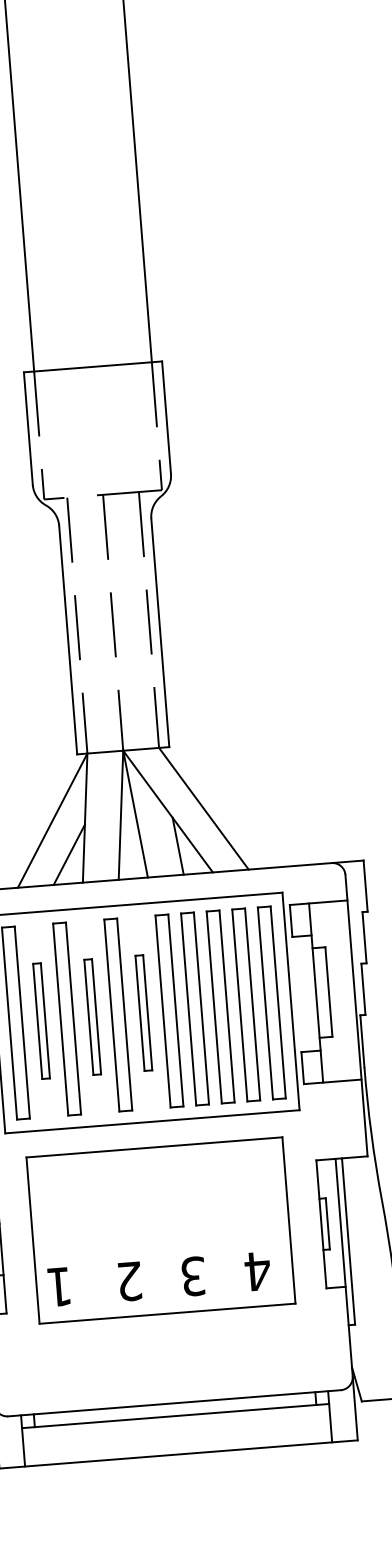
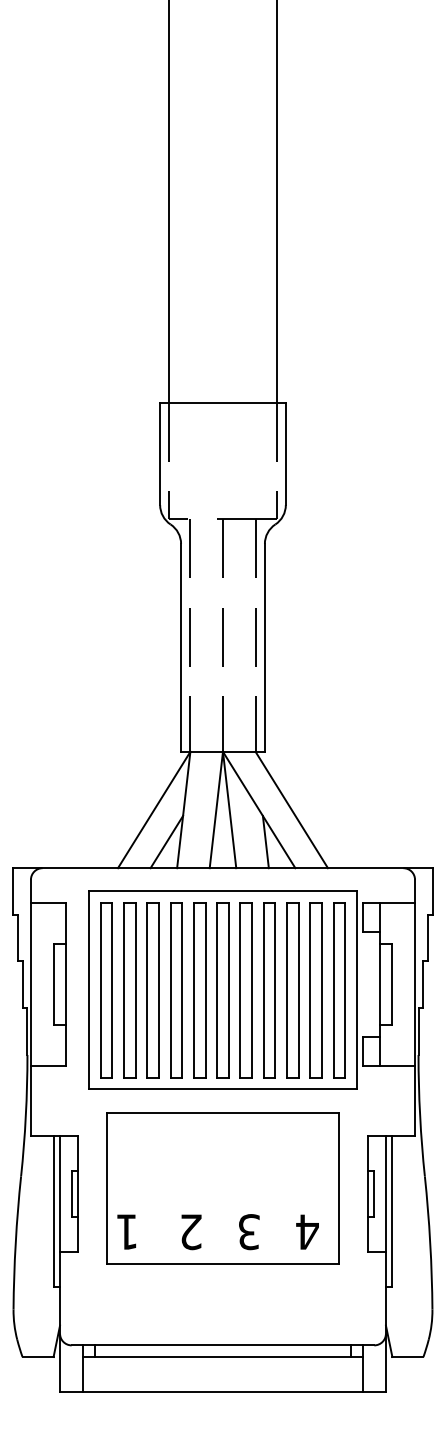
part: (143, 1013) -> (222, 990), size x1.67
part: (92, 1017) -> (176, 990), size x1.67
part: (41, 1021) -> (129, 990), size x1.67

